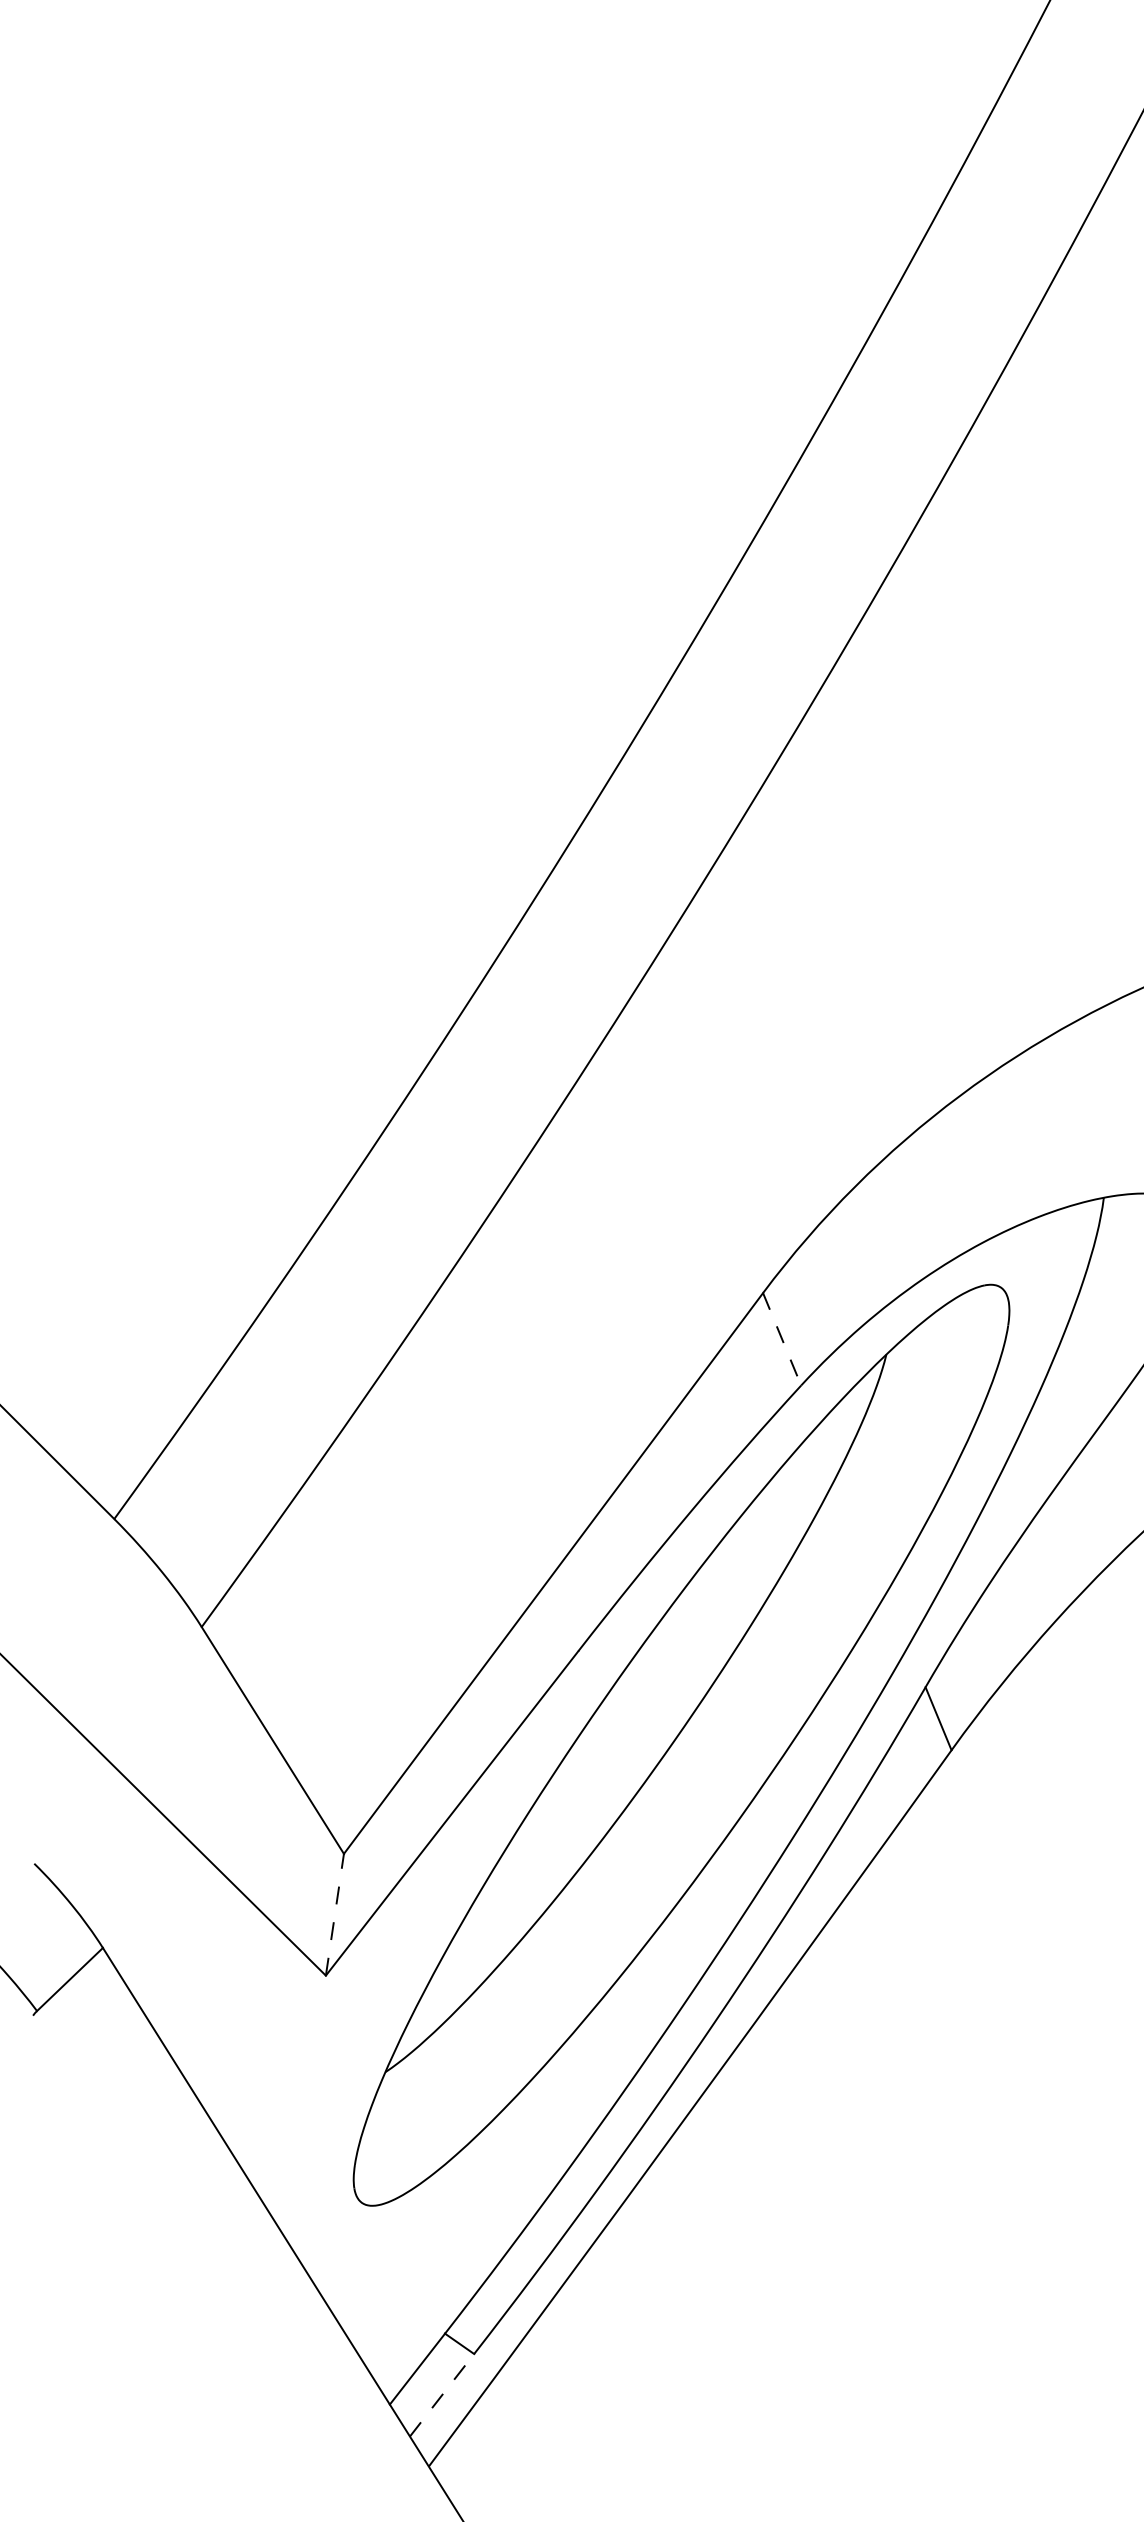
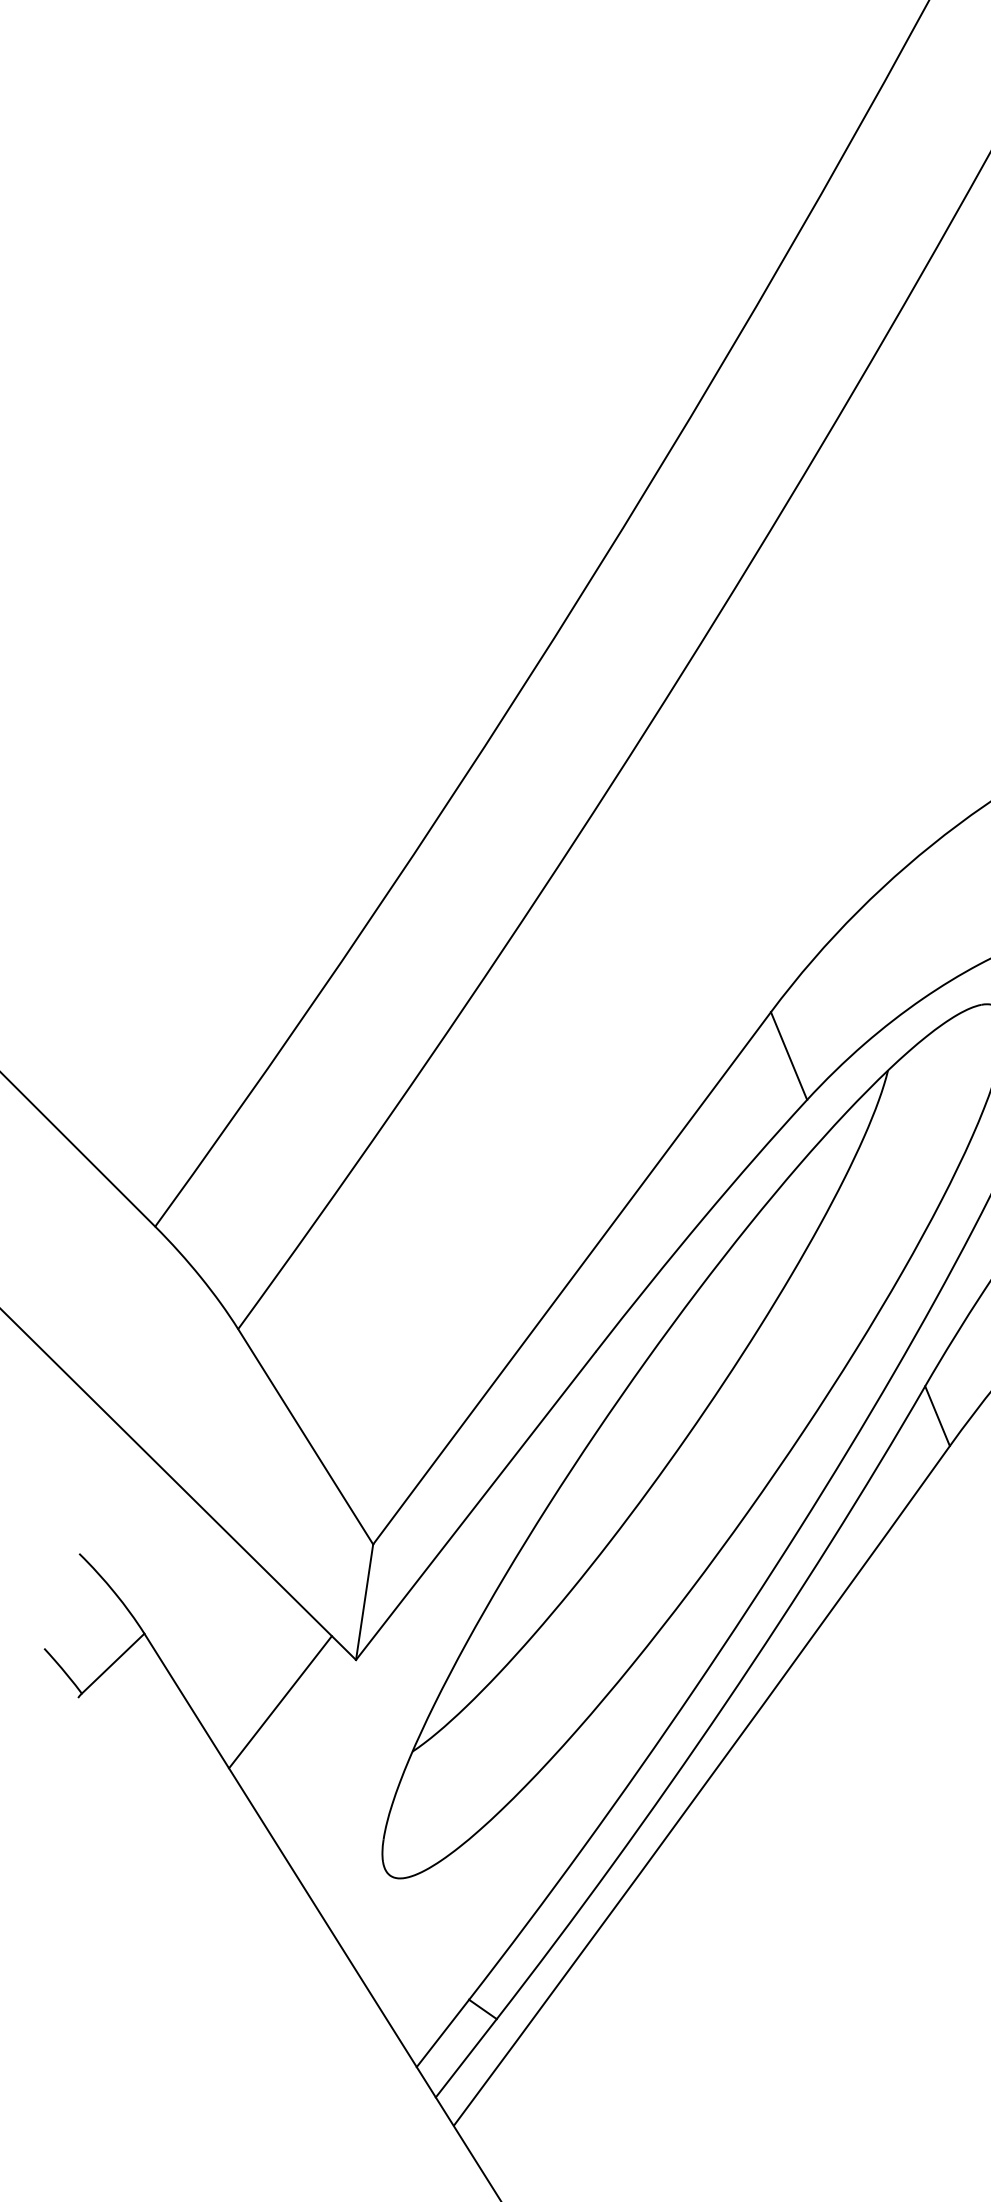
line: (782, 1339) -> (789, 1056), dashed -> solid
line: (334, 1914) -> (364, 1601), dashed -> solid
line: (246, 2019) -> (280, 1701), added
line: (442, 2394) -> (466, 2057), dashed -> solid

